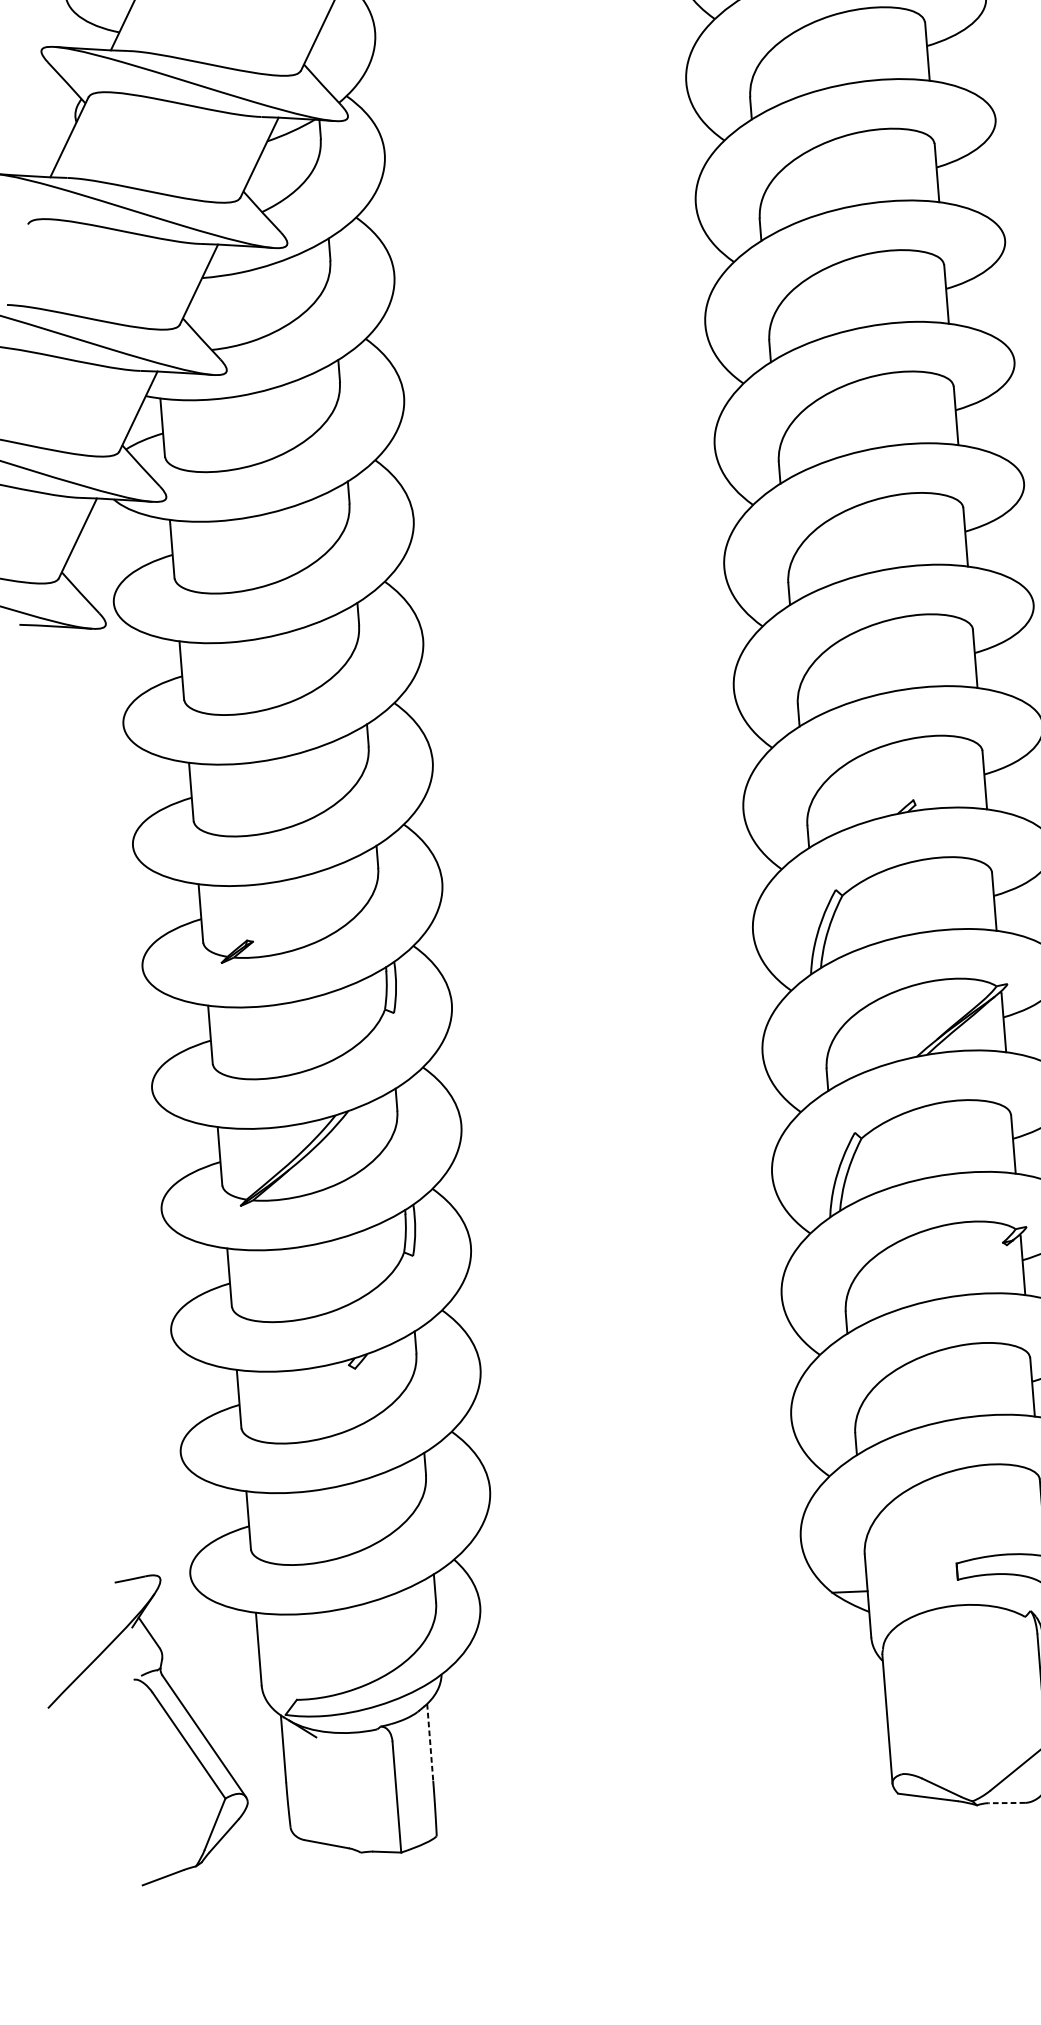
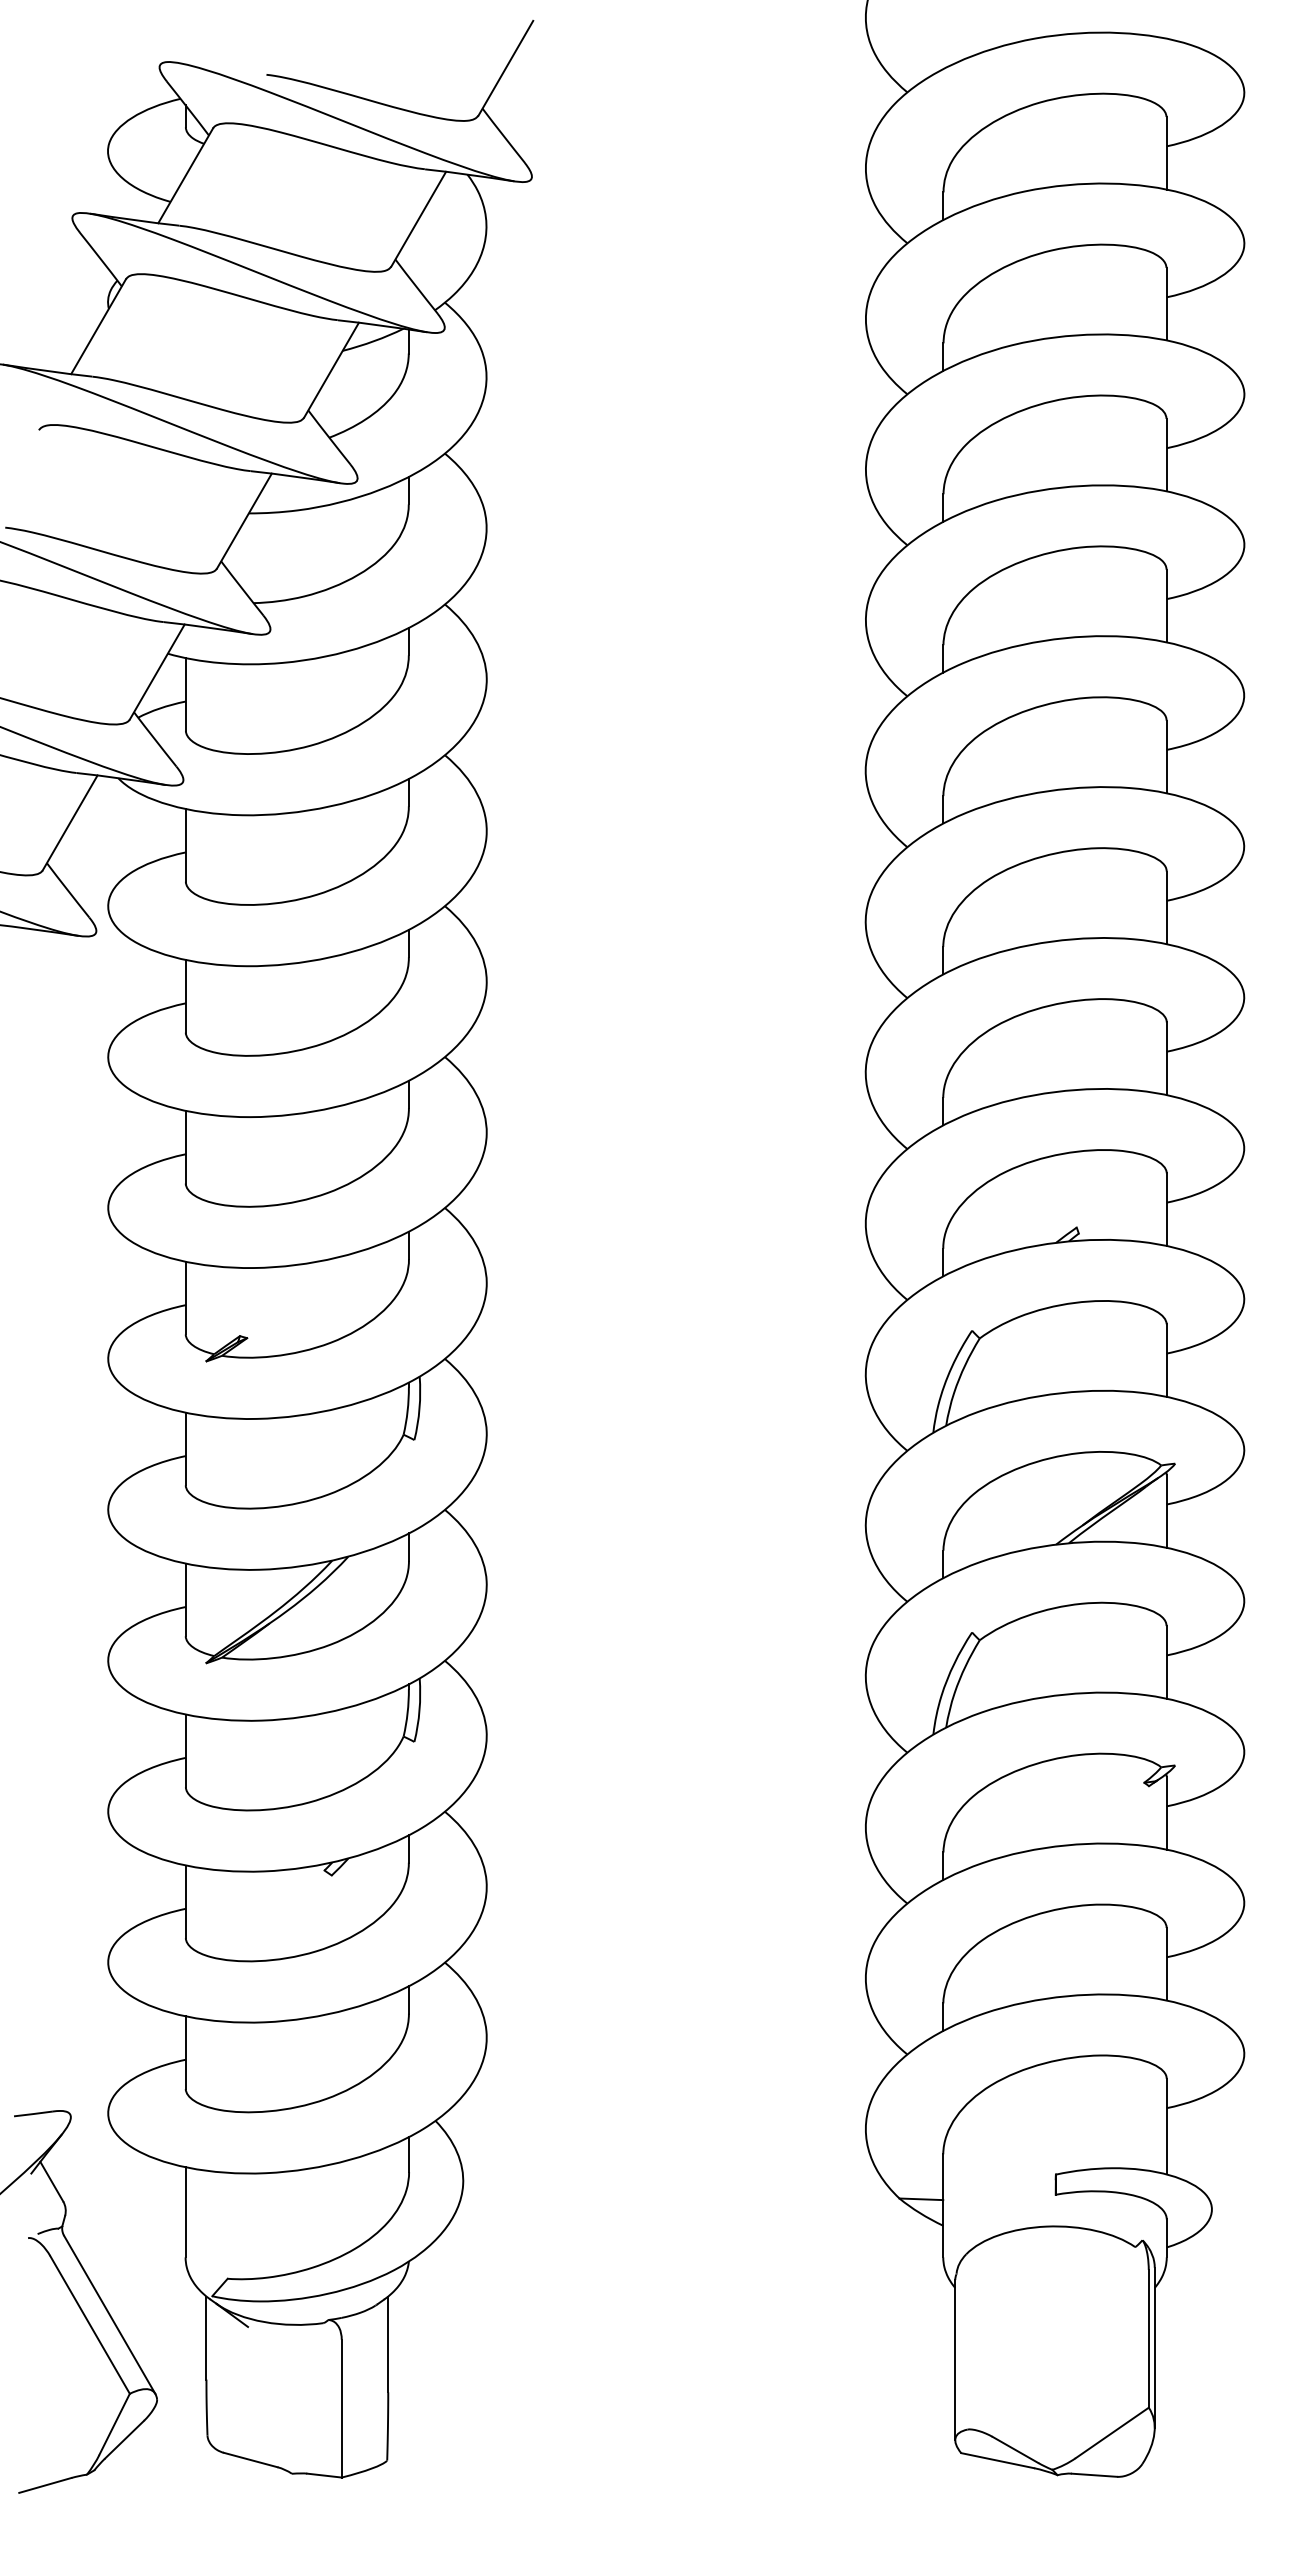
line: (430, 1742) -> (388, 2344), dashed -> solid
line: (1006, 1803) -> (1094, 2475), dashed -> solid

